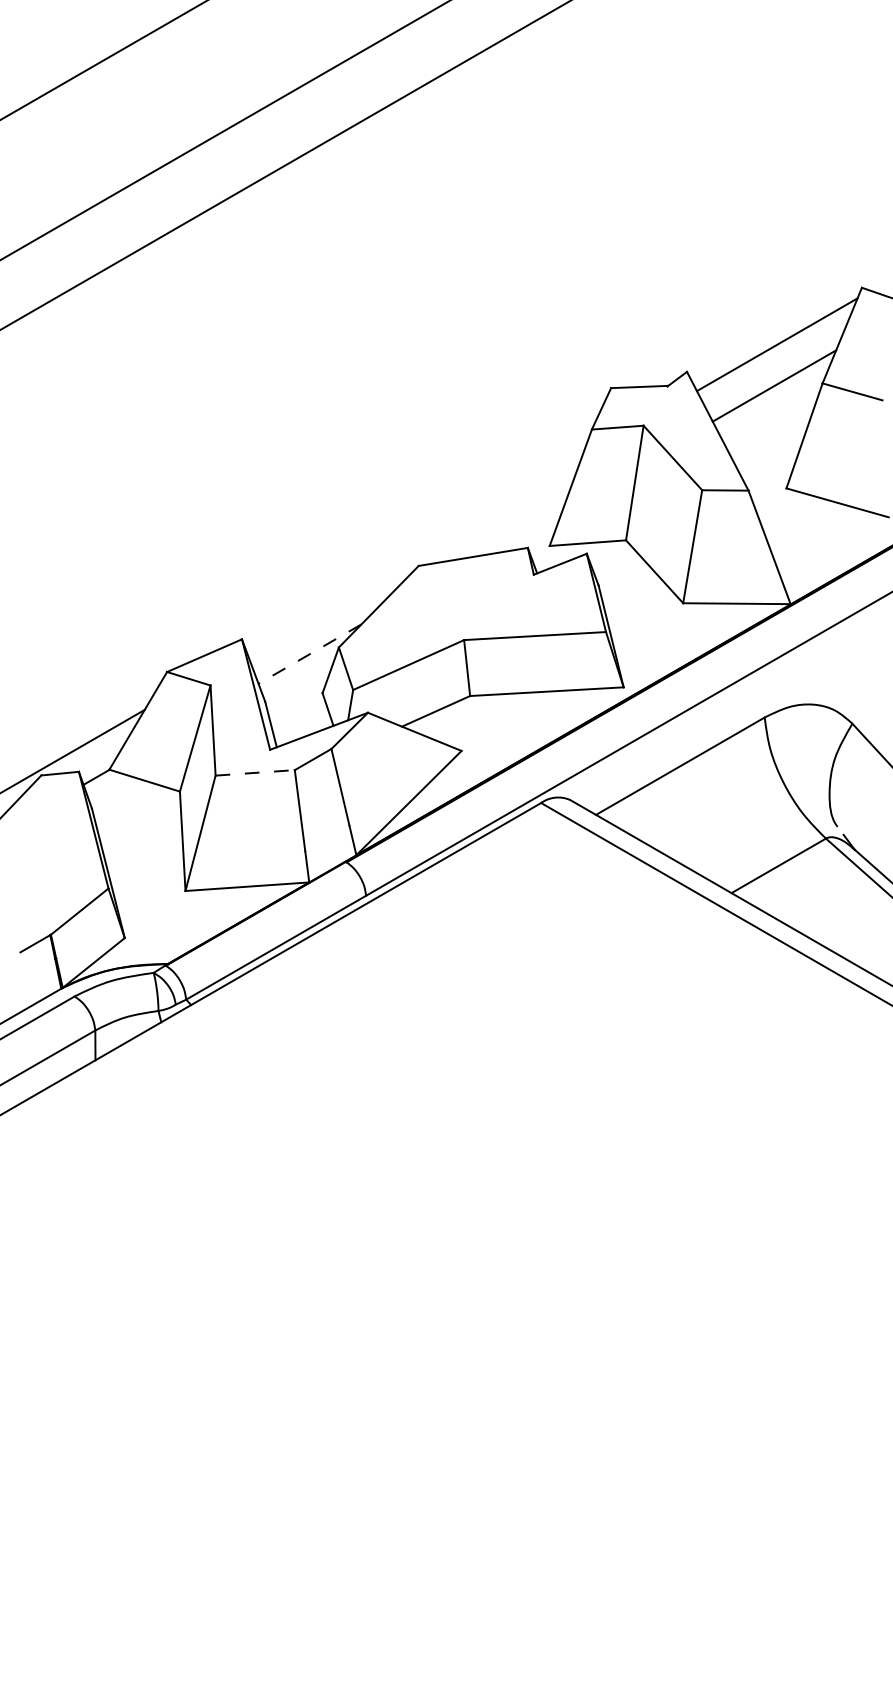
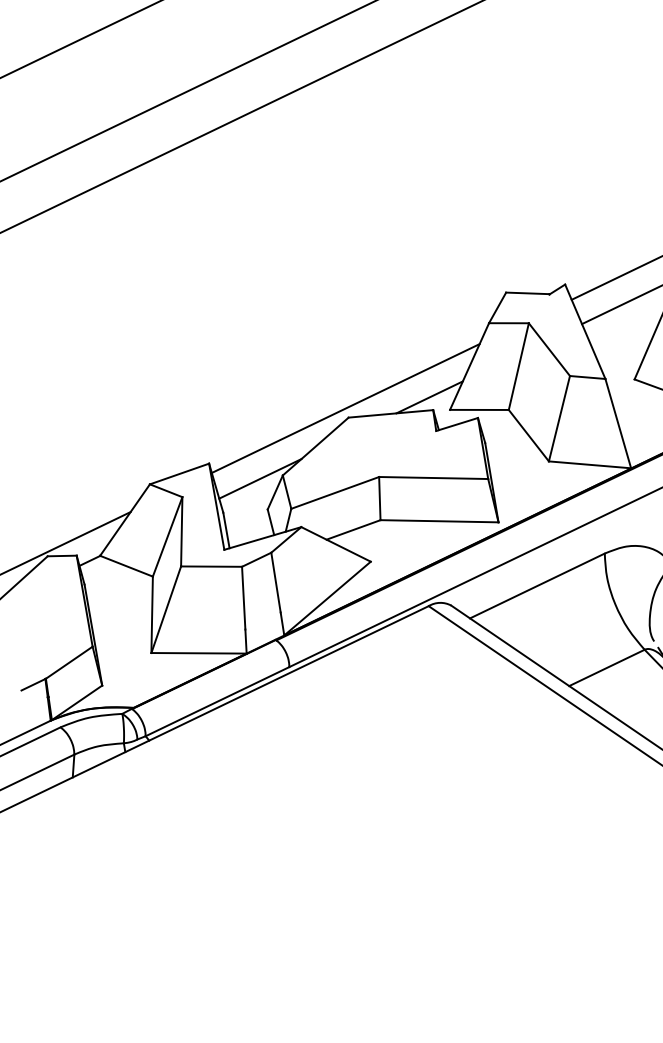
line: (521, 531) -> (429, 397), added
line: (413, 554) -> (345, 408), added
line: (309, 654) -> (259, 479), dashed -> solid
line: (255, 772) -> (211, 566), dashed -> solid

